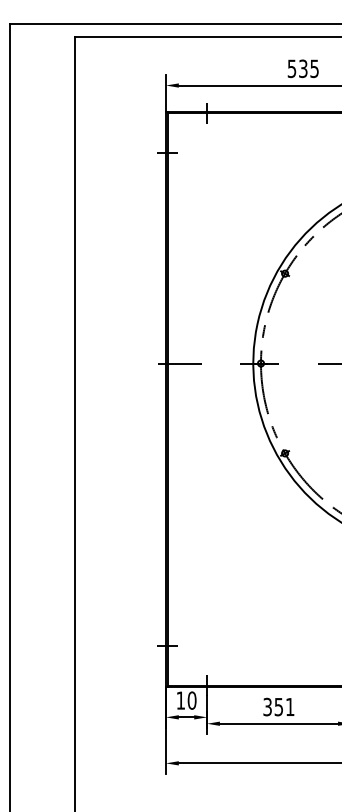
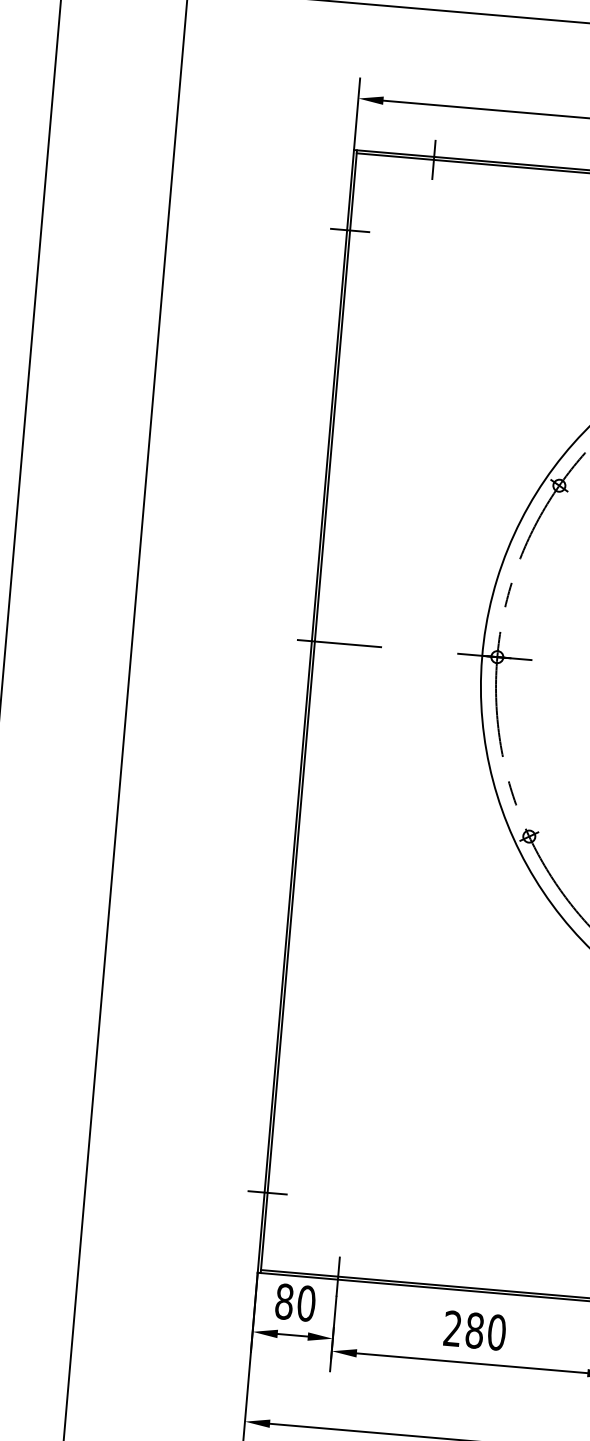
text: (180, 700) -> (283, 1301), 10 -> 80
text: (278, 706) -> (474, 1329), 351 -> 280

